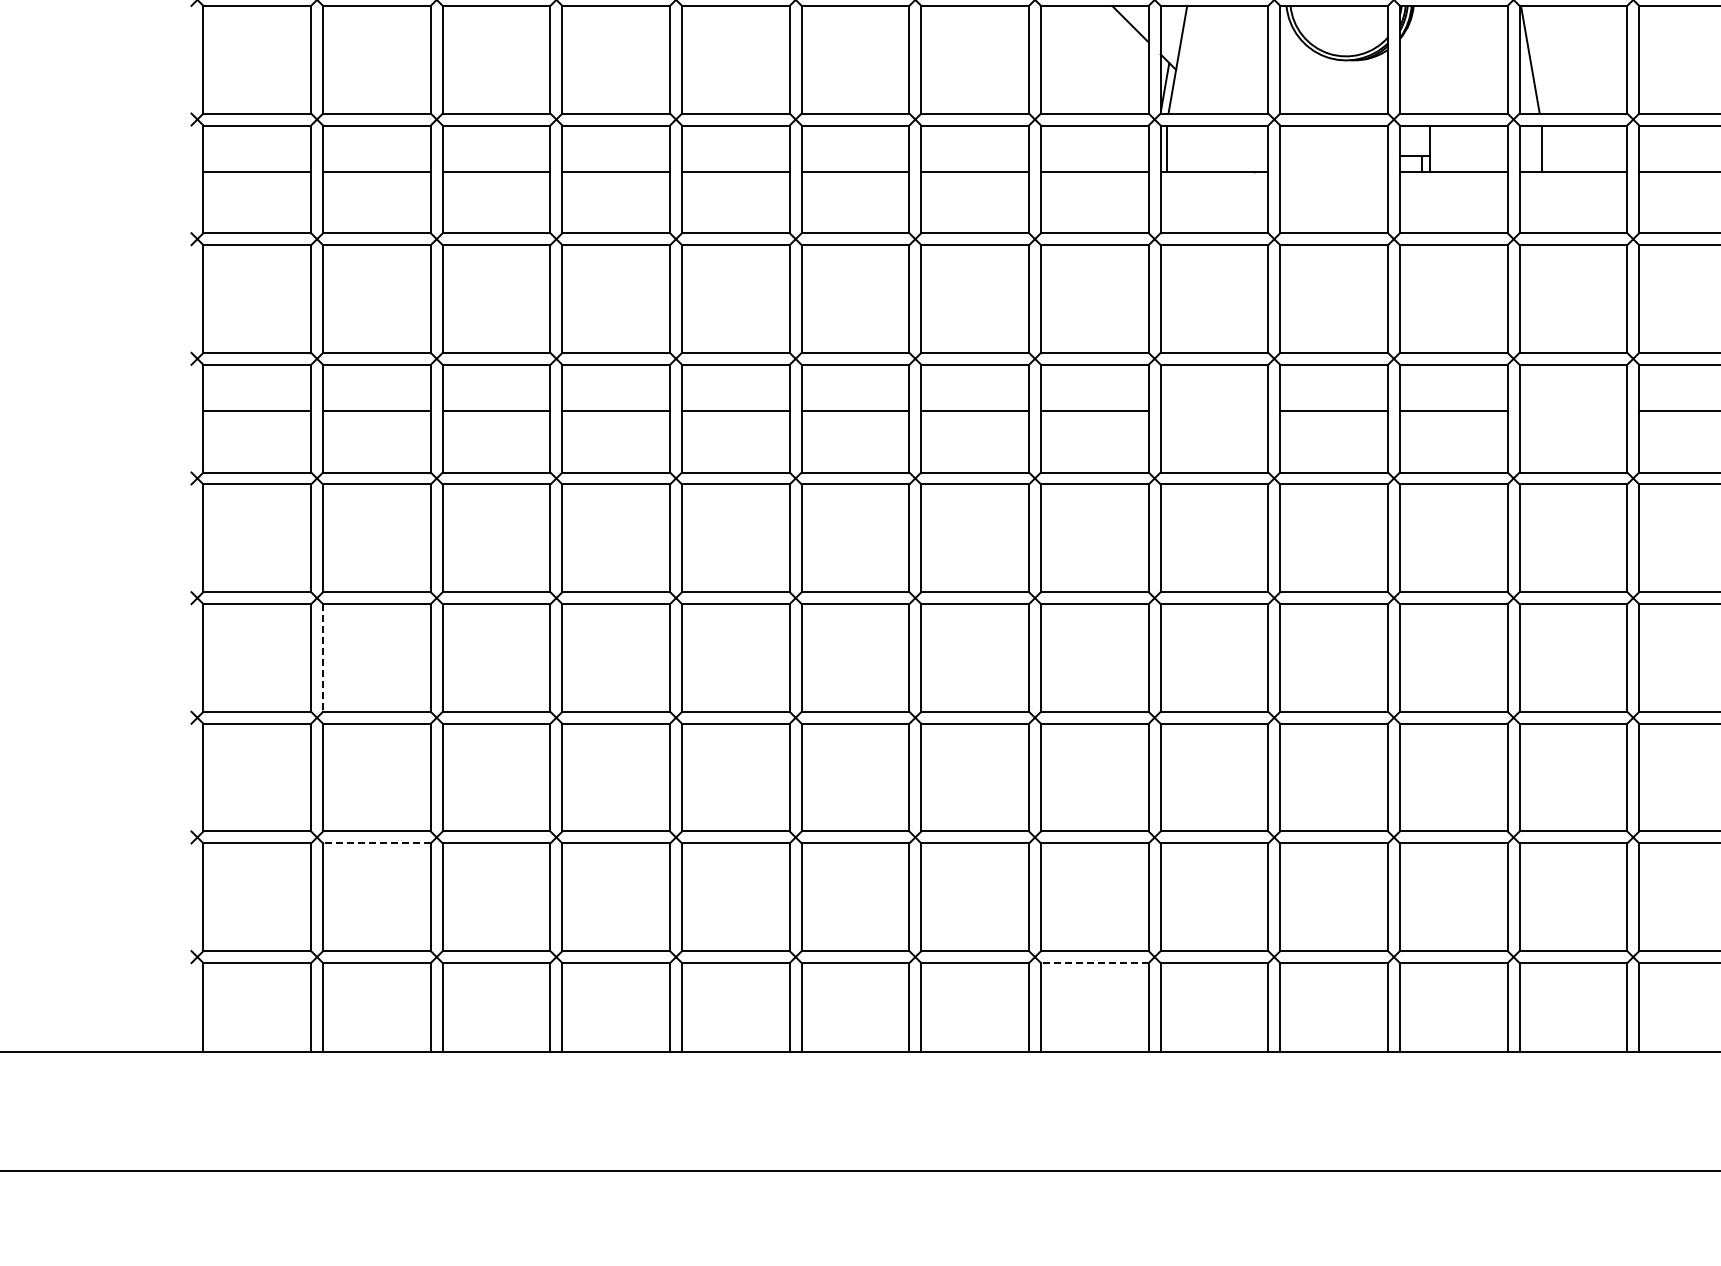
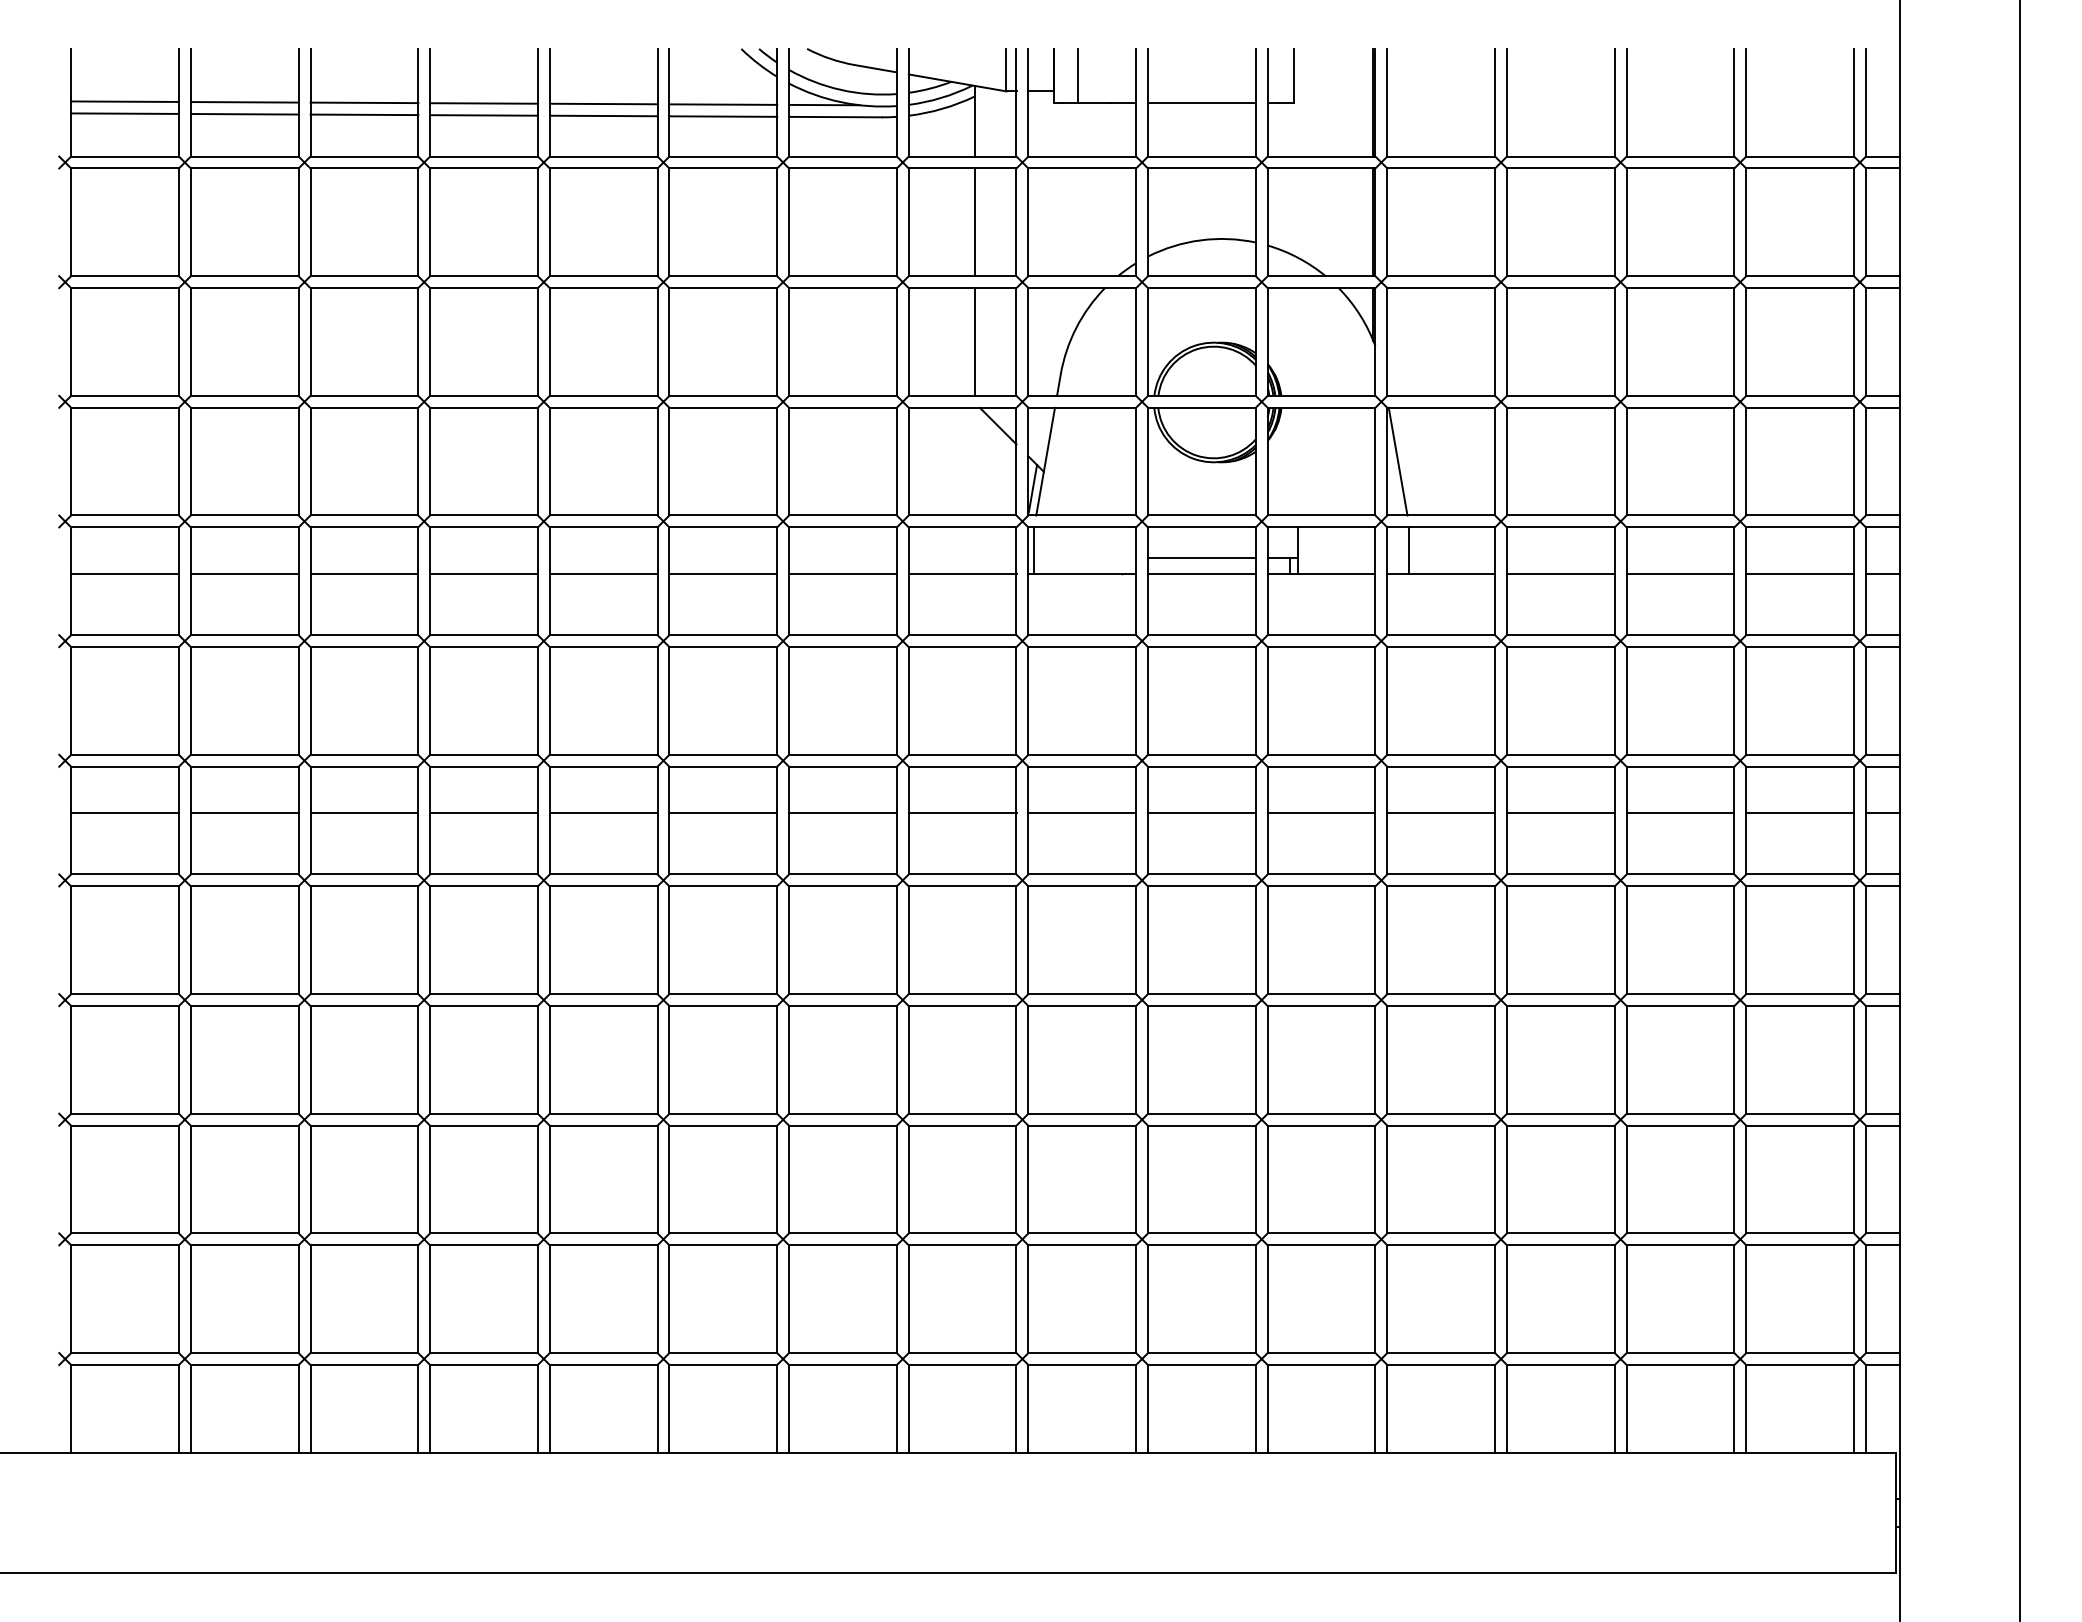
line: (1333, 156) -> (1201, 558), added
line: (1333, 172) -> (1201, 574), added
line: (1214, 411) -> (1082, 813), added
line: (1573, 411) -> (1441, 813), added
line: (322, 657) -> (190, 1059), dashed -> solid
line: (376, 843) -> (244, 1245), dashed -> solid
line: (1094, 963) -> (962, 1365), dashed -> solid

